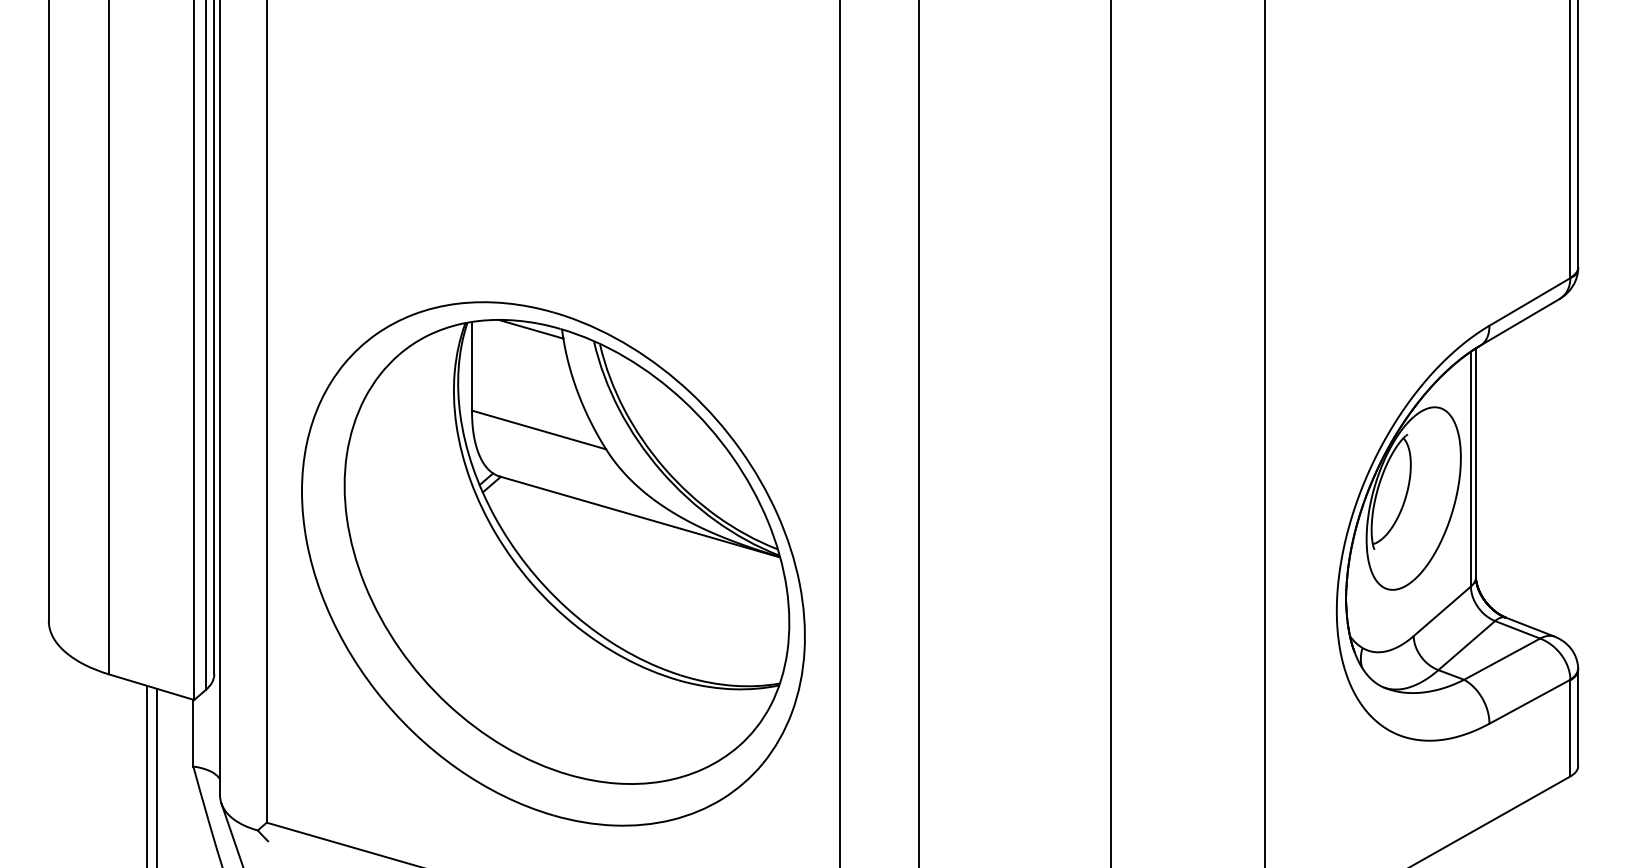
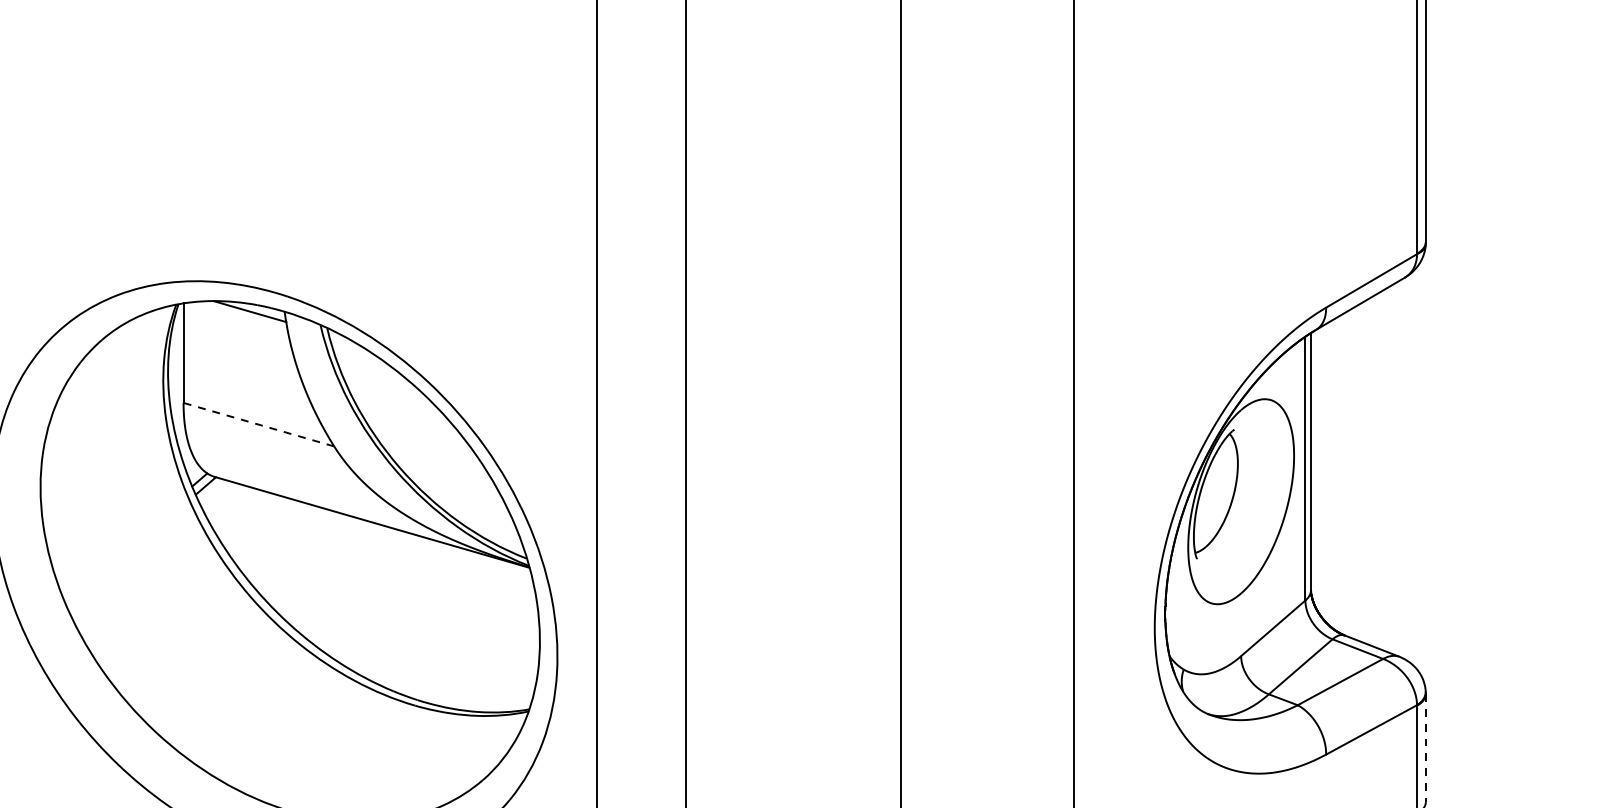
line: (539, 429) -> (259, 424), solid -> dashed
line: (1578, 718) -> (1426, 748), solid -> dashed

